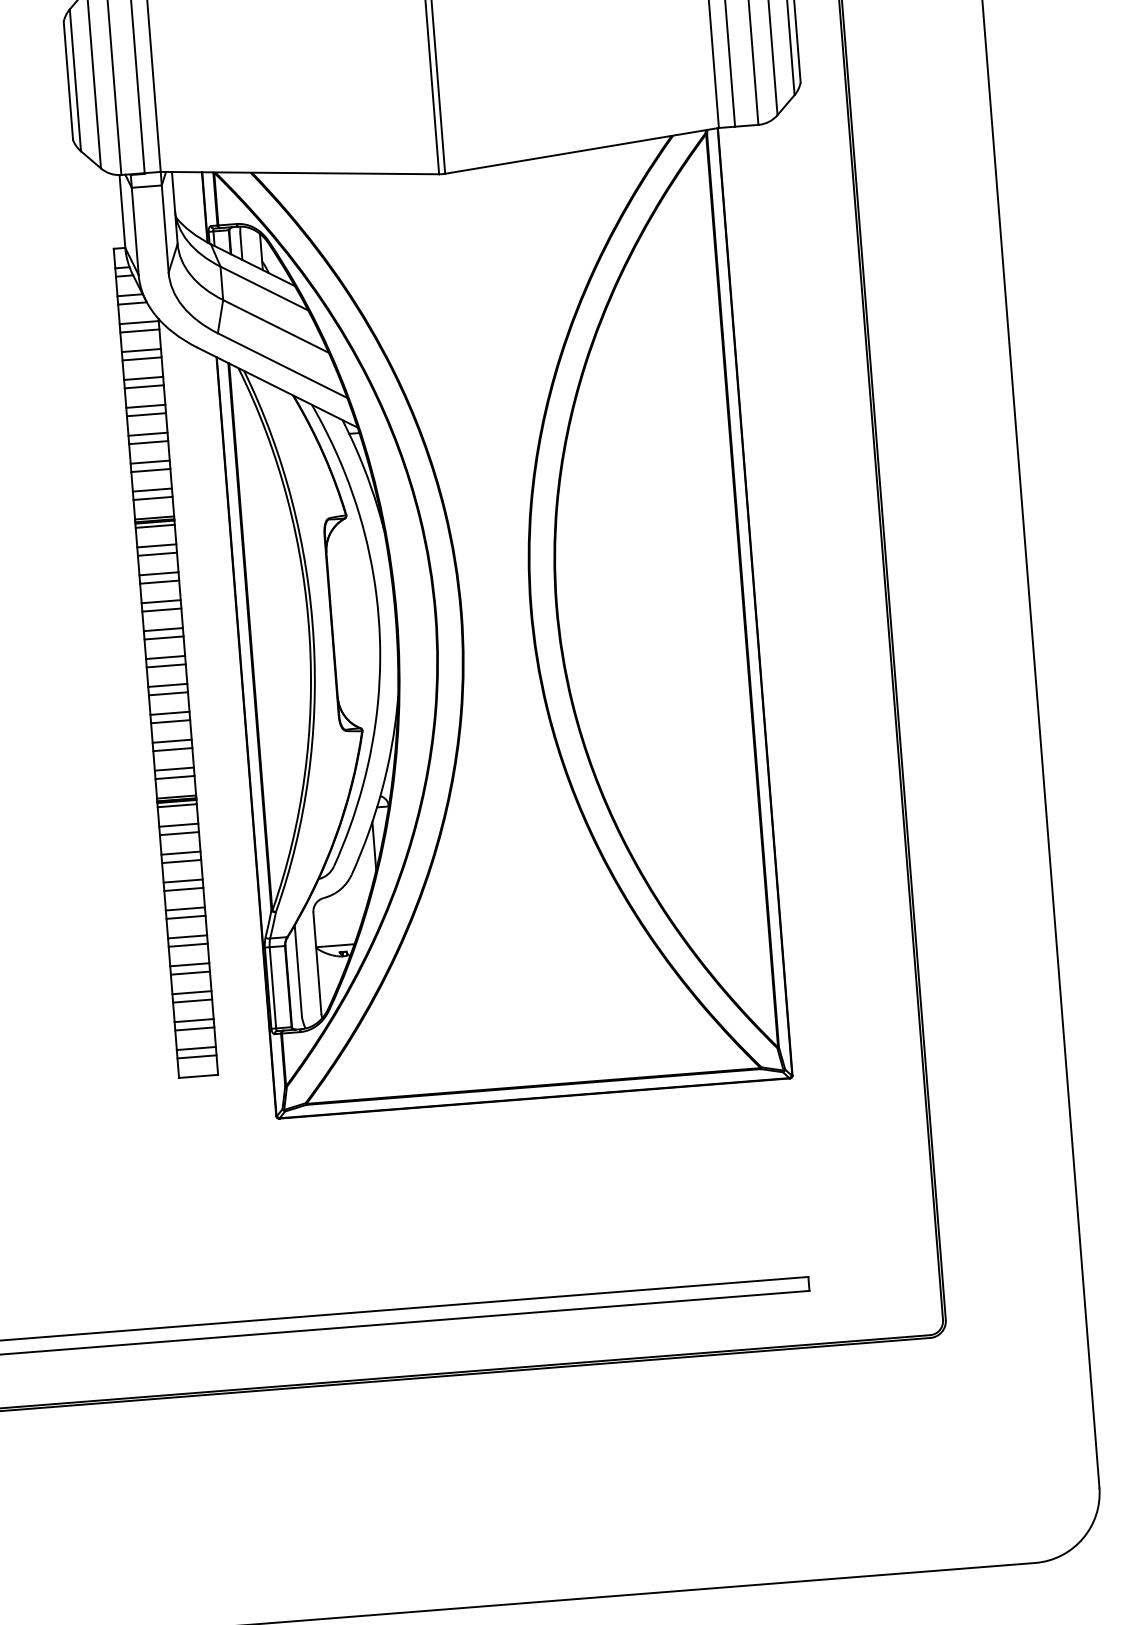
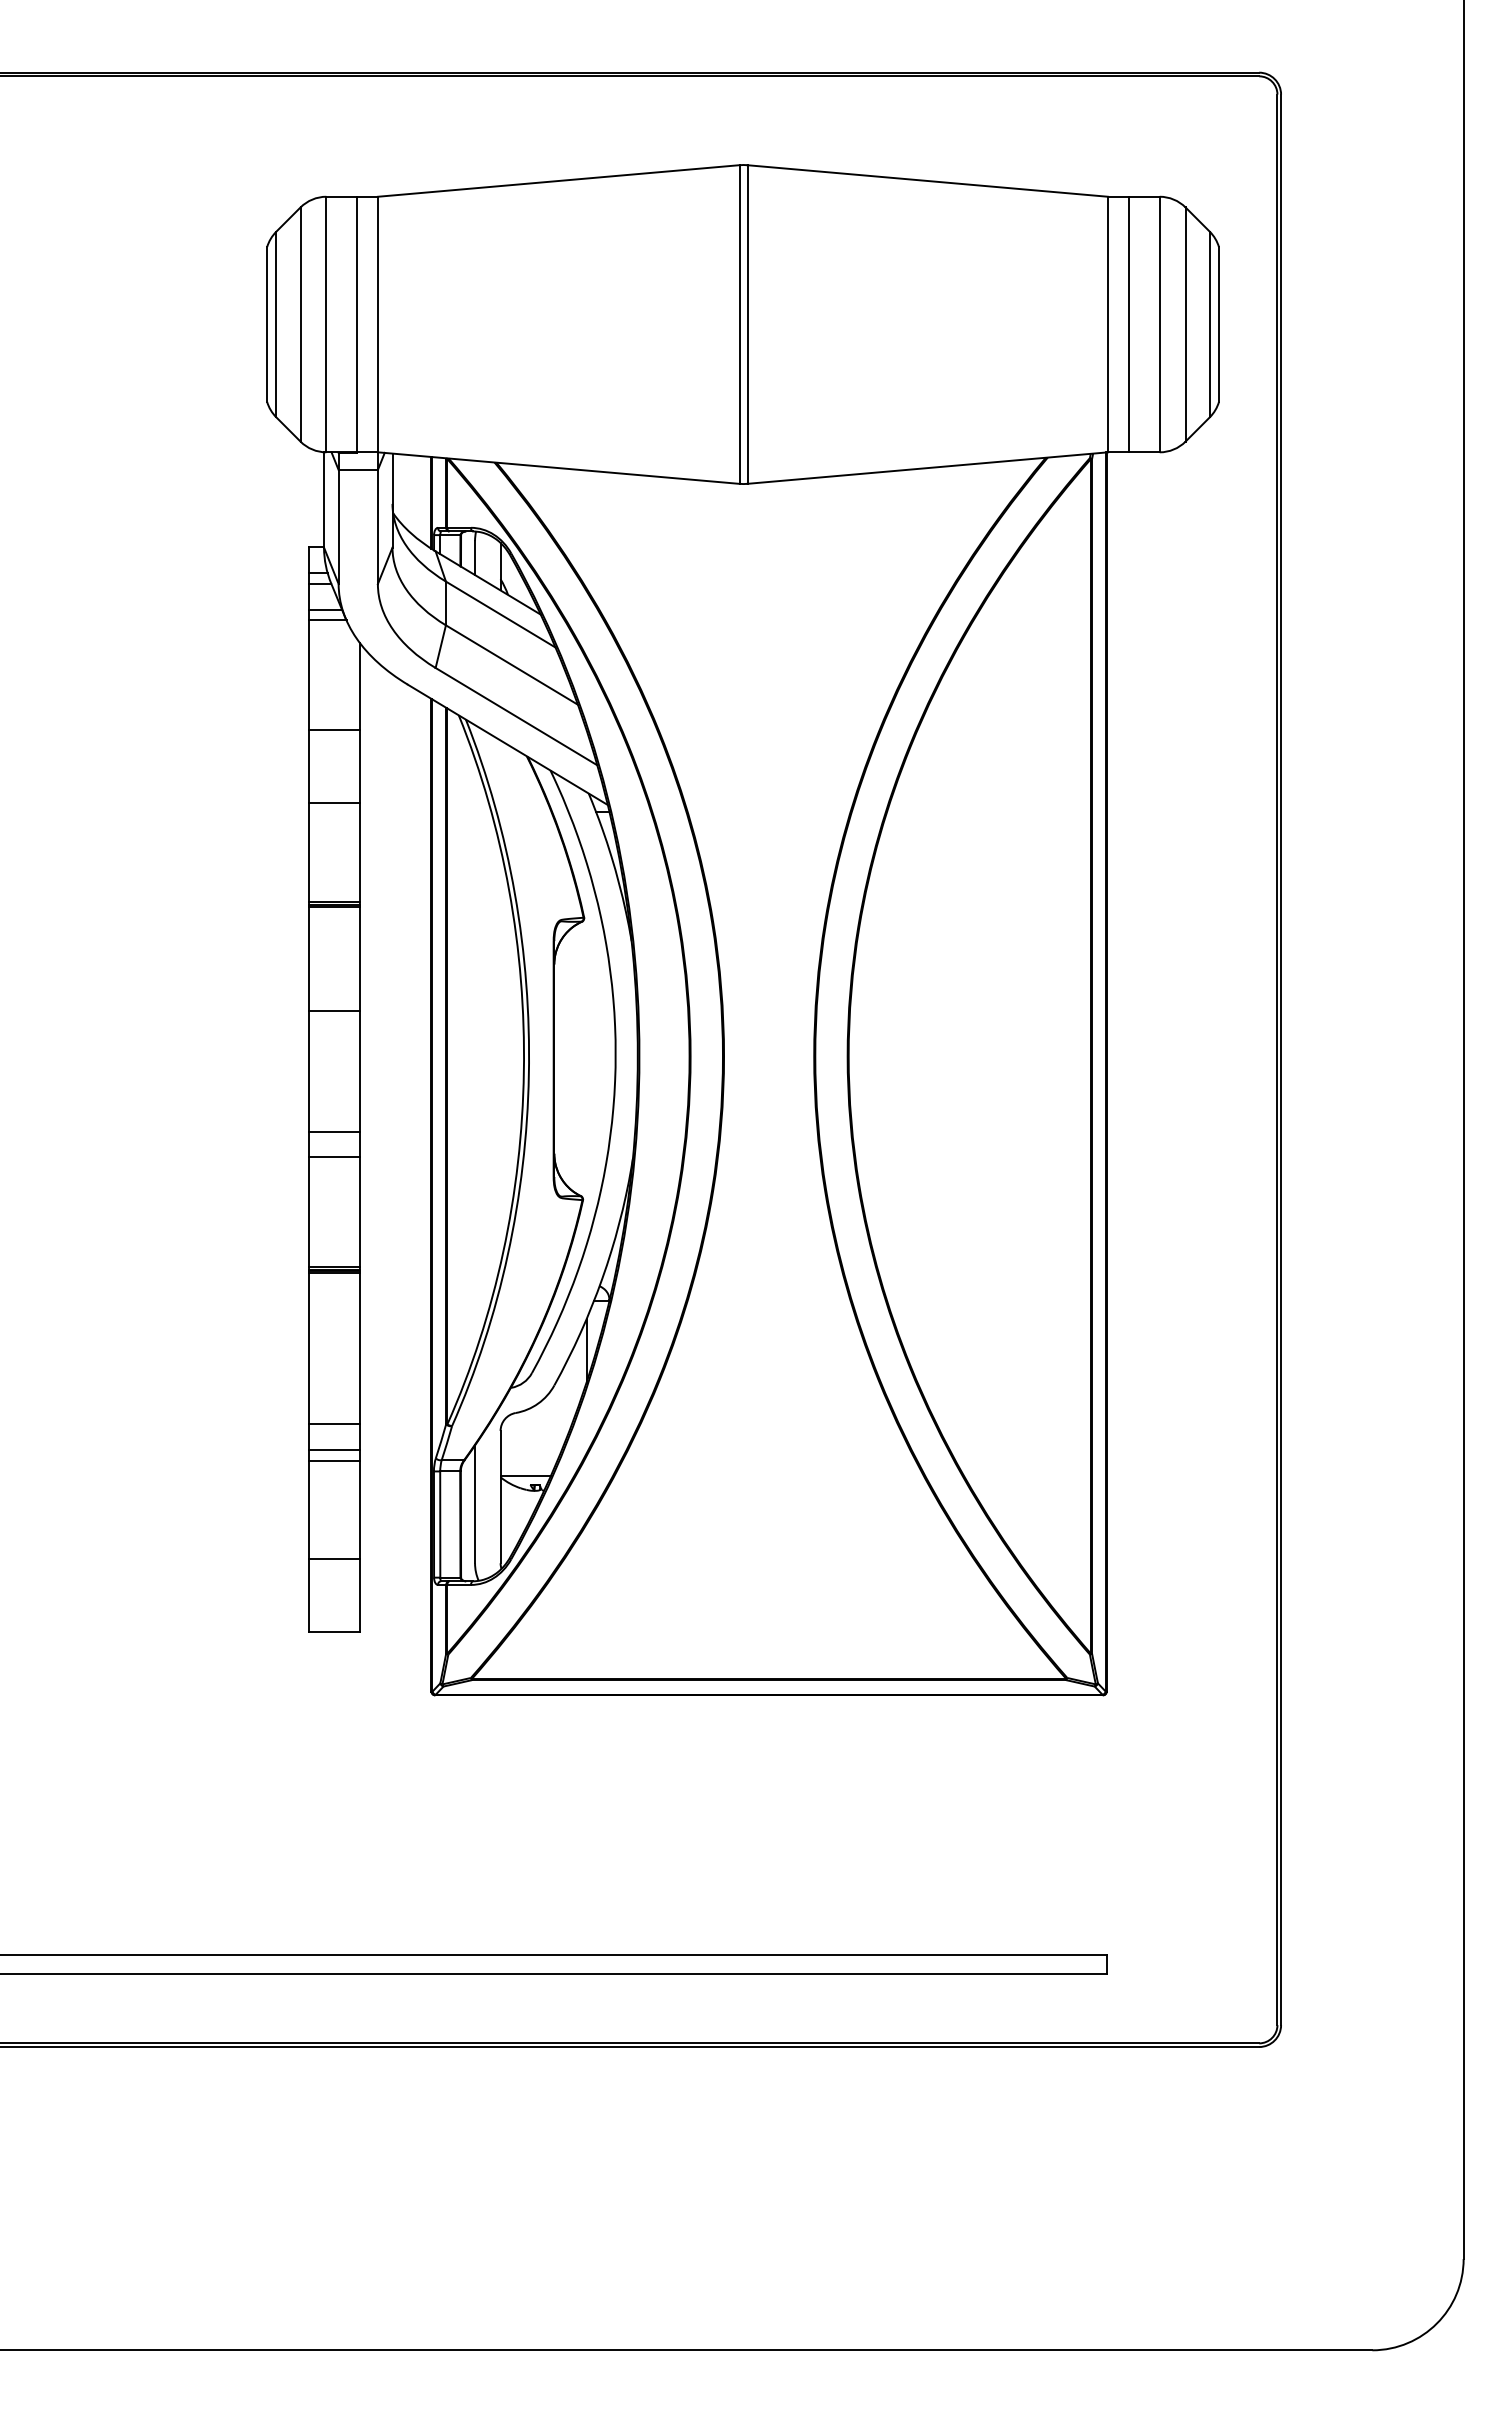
line: (139, 322) -> (334, 646), removed
line: (139, 330) -> (334, 656), removed
line: (141, 350) -> (334, 682), removed
line: (142, 358) -> (334, 693), removed
line: (143, 378) -> (334, 719), removed
line: (145, 406) -> (334, 755), removed
line: (146, 414) -> (334, 766), removed
line: (148, 434) -> (334, 792), removed
line: (150, 462) -> (334, 828), removed
line: (150, 470) -> (334, 839), removed
line: (152, 490) -> (334, 865), removed
line: (153, 498) -> (334, 876), removed
line: (155, 526) -> (334, 912), removed
line: (156, 546) -> (334, 938), removed
line: (157, 554) -> (334, 949), removed
line: (158, 573) -> (334, 974), removed
line: (159, 582) -> (334, 985), removed
line: (161, 610) -> (334, 1022), removed
line: (163, 629) -> (334, 1047), removed
line: (164, 637) -> (334, 1058), removed
line: (165, 657) -> (334, 1084), removed
line: (166, 666) -> (334, 1095), removed
line: (167, 685) -> (334, 1120), removed
line: (170, 722) -> (334, 1168), removed
line: (172, 741) -> (334, 1193), removed
line: (172, 749) -> (334, 1204), removed
line: (174, 769) -> (334, 1230), removed
line: (175, 777) -> (334, 1241), removed
line: (177, 805) -> (334, 1277), removed
line: (178, 825) -> (334, 1303), removed
line: (179, 833) -> (334, 1314), removed
line: (181, 853) -> (334, 1340), removed
line: (181, 861) -> (334, 1351), removed
line: (183, 881) -> (334, 1376), removed
line: (183, 889) -> (334, 1387), removed
line: (185, 909) -> (334, 1413), removed
line: (189, 965) -> (334, 1486), removed
line: (190, 973) -> (334, 1497), removed
line: (191, 992) -> (334, 1522), removed
line: (192, 1001) -> (334, 1533), removed
line: (194, 1029) -> (334, 1570), removed
line: (196, 1048) -> (334, 1595), removed
line: (197, 1056) -> (334, 1606), removed

